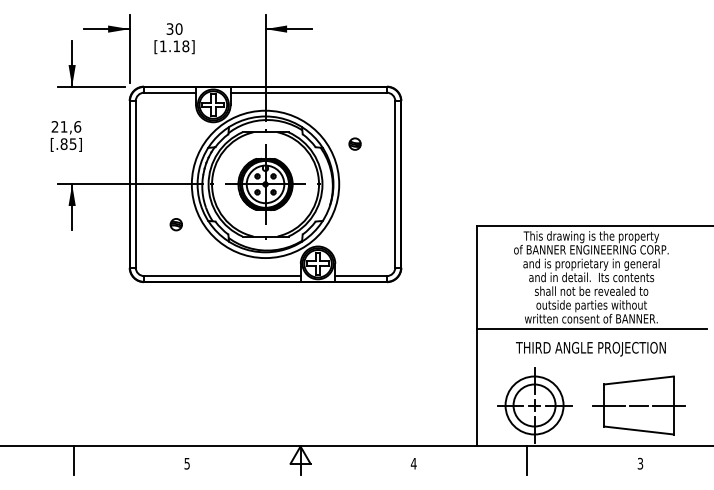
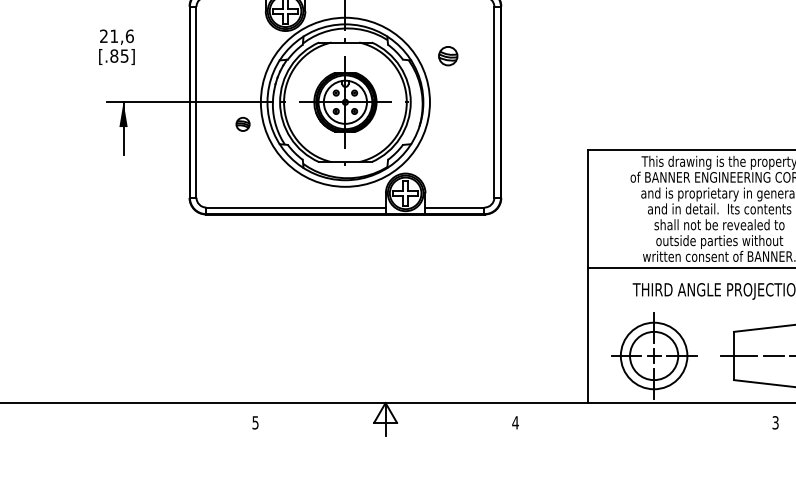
part: (354, 143) -> (447, 55), size x1.4
part: (175, 224) -> (242, 124), moved
line: (73, 460) -> (125, 419), removed
line: (527, 460) -> (646, 419), removed

